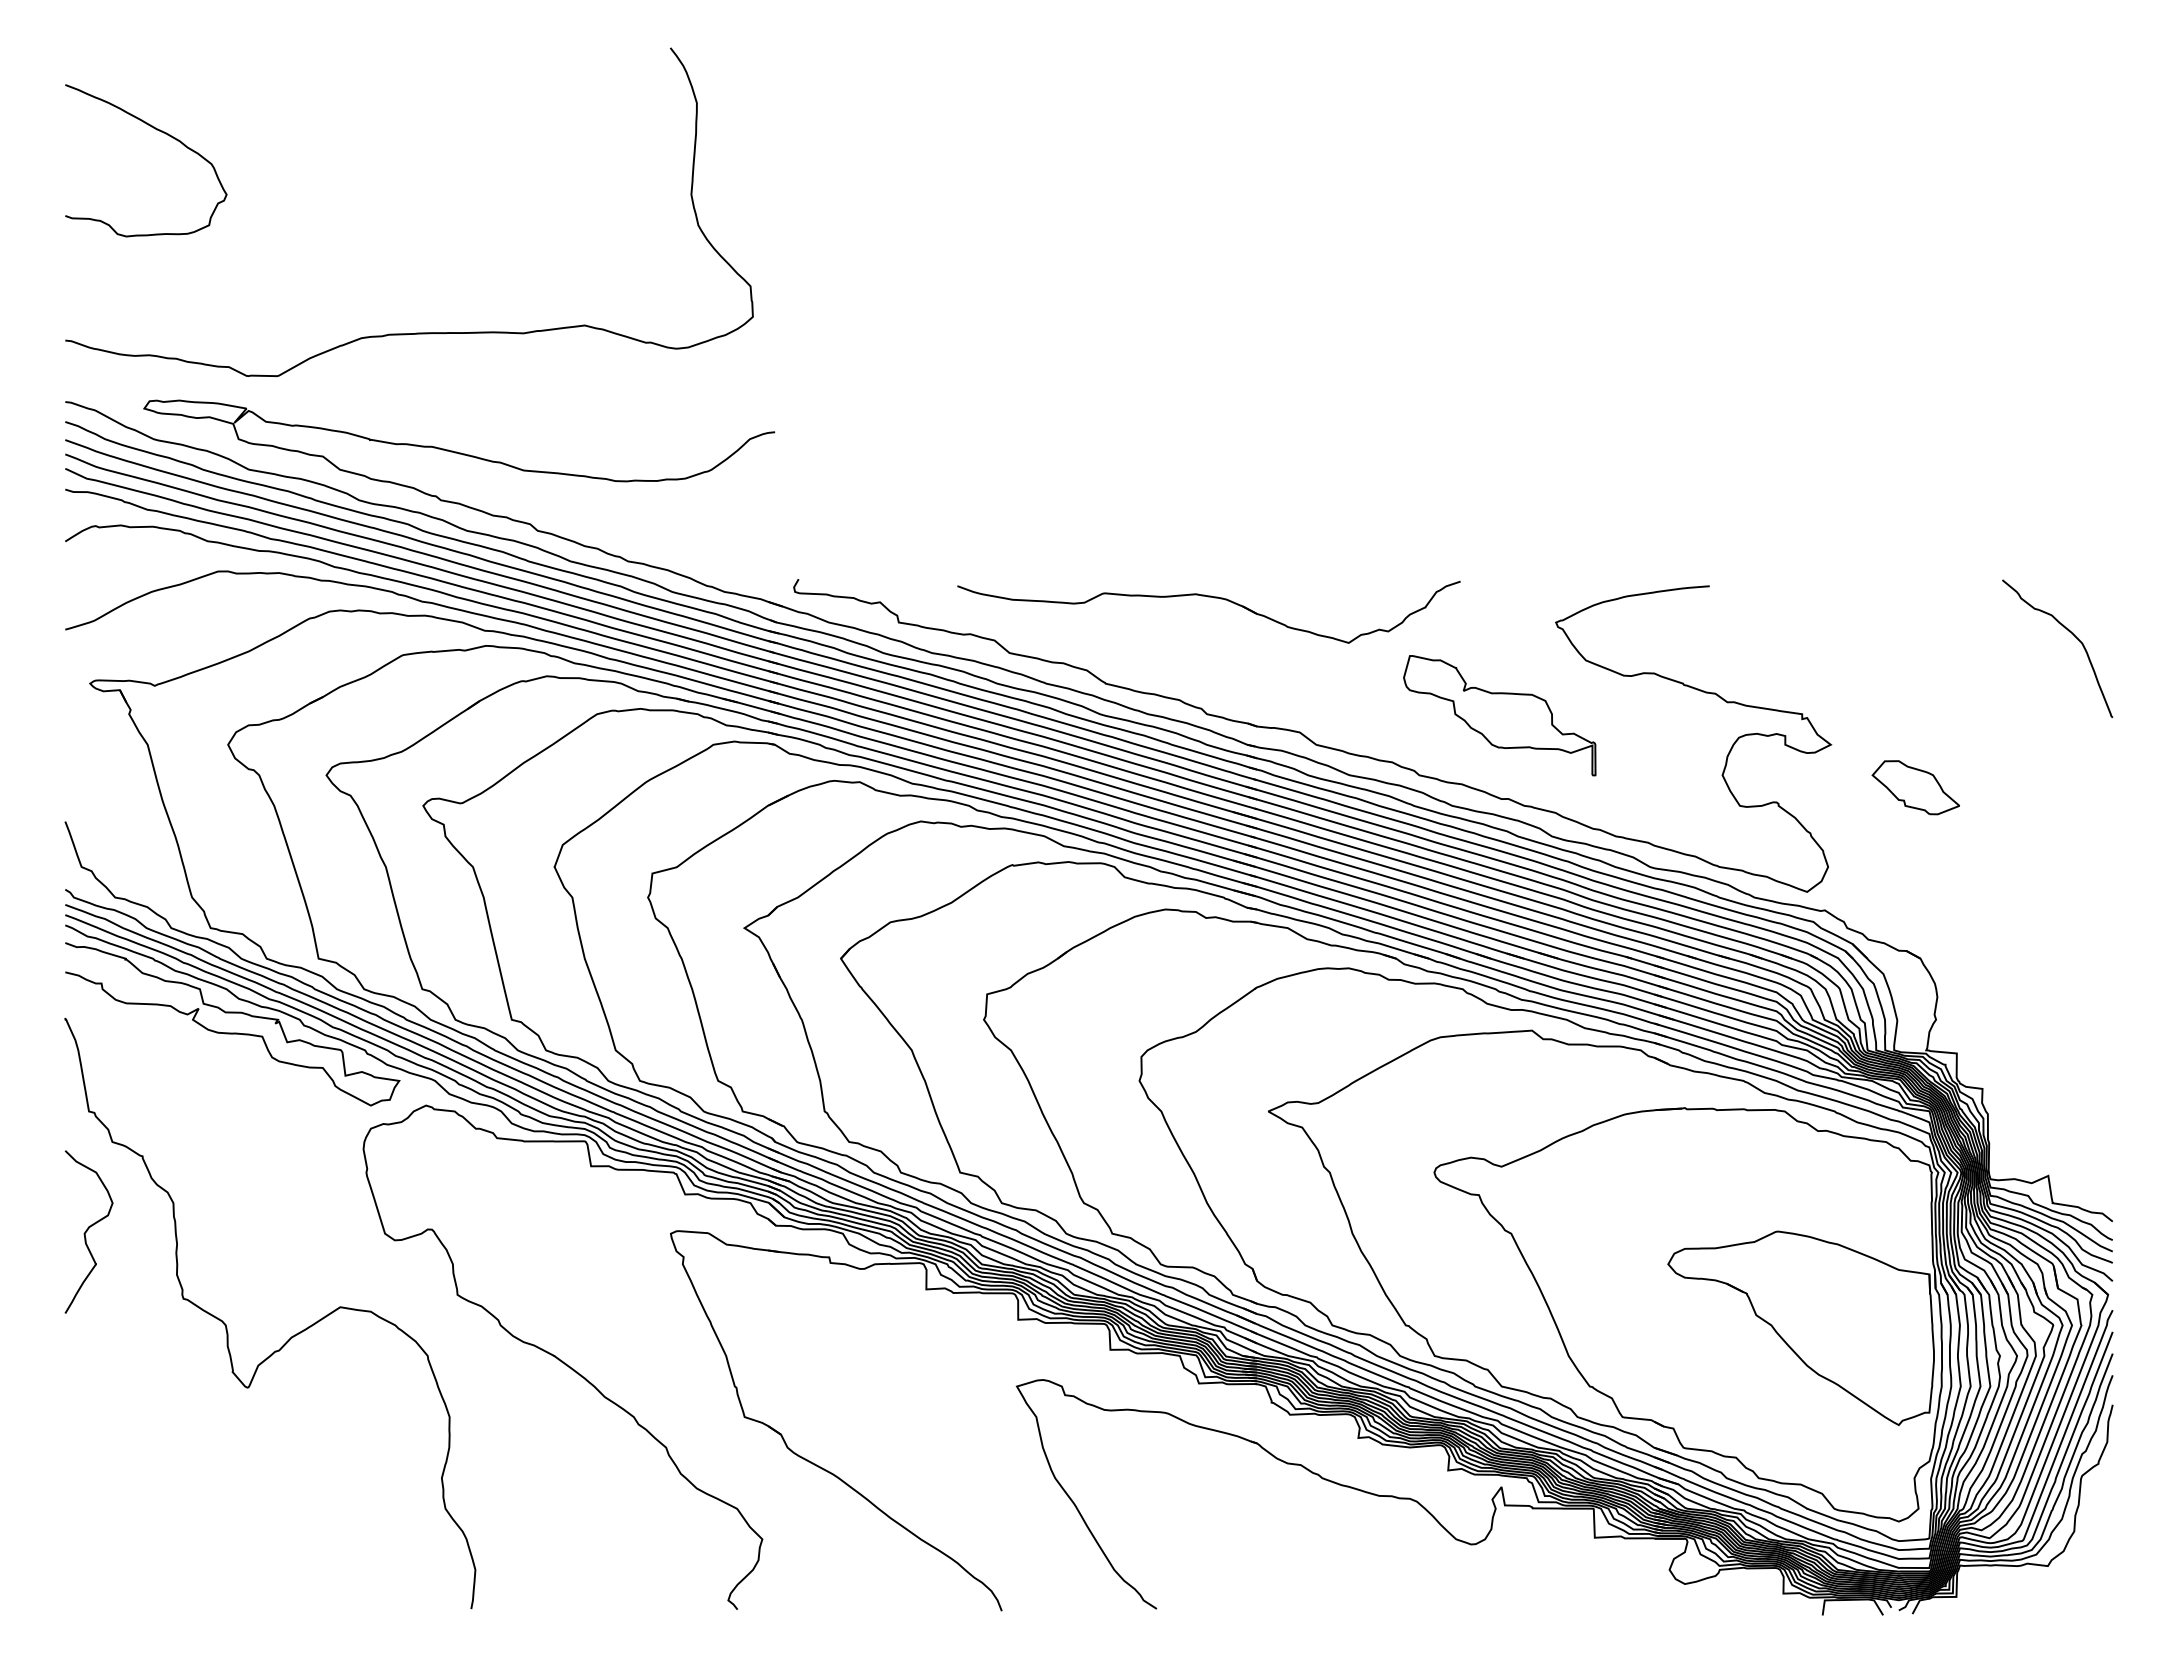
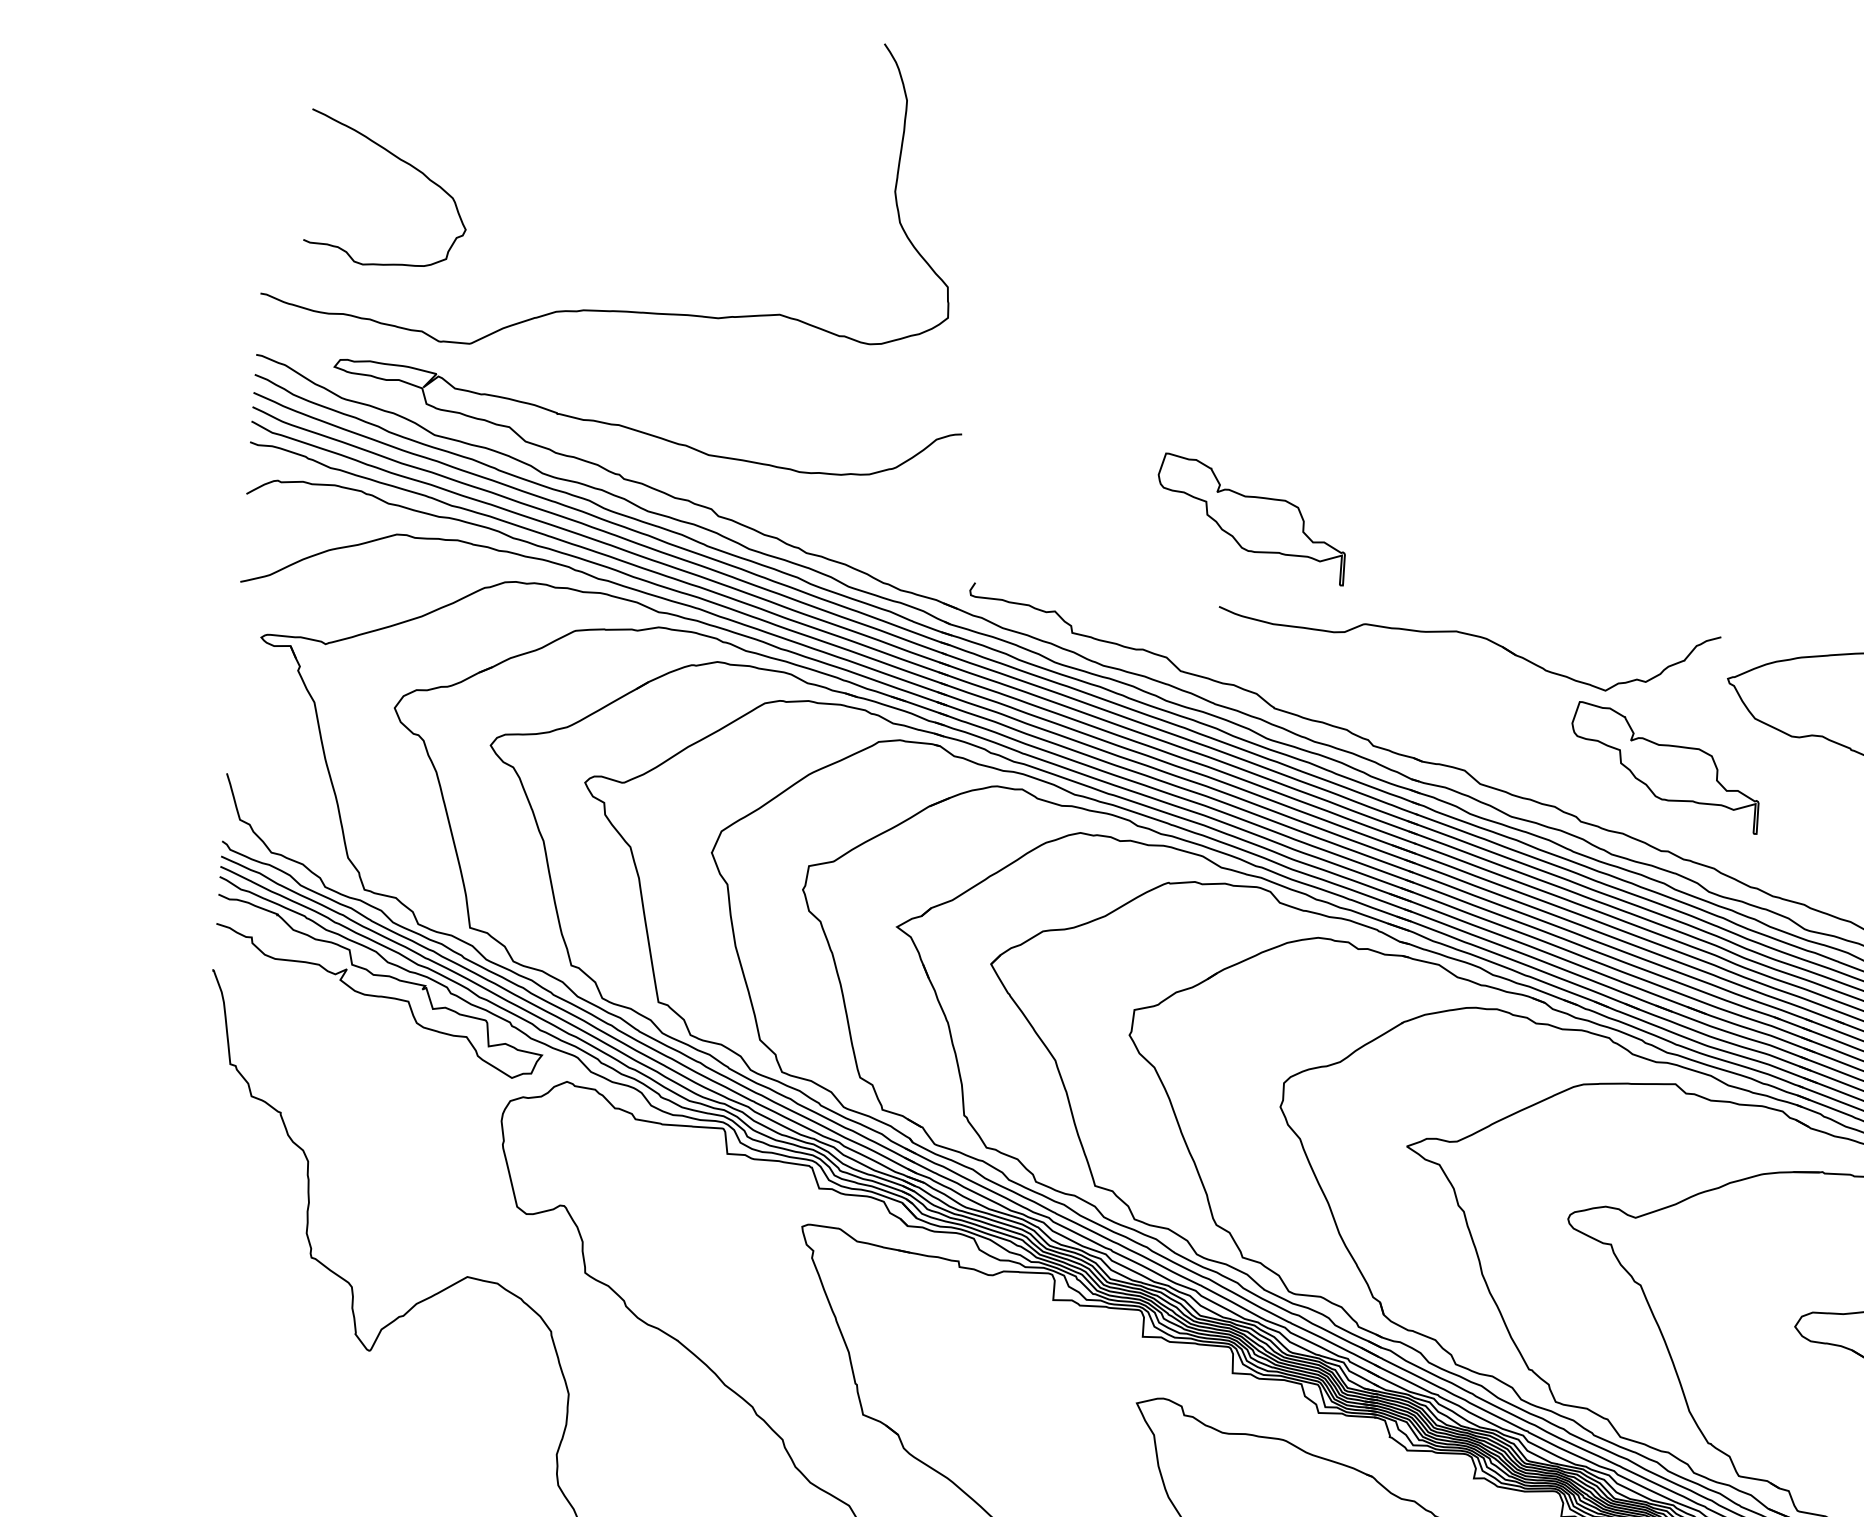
curve: (161, 132) -> (405, 163), moved
part: (1069, 496) -> (1251, 519), added
part: (1208, 597) -> (1468, 635), moved
curve: (88, 1230) -> (221, 1182), removed

